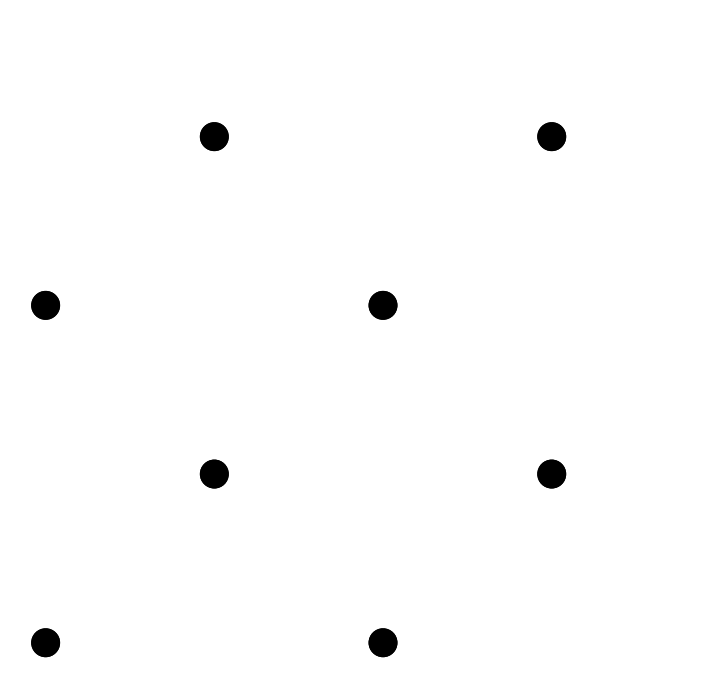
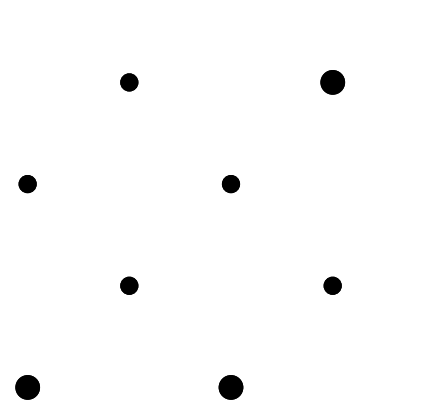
part: (551, 136) -> (332, 82), size x1.4
part: (45, 642) -> (27, 387), size x1.4
part: (382, 642) -> (230, 387), size x1.4

